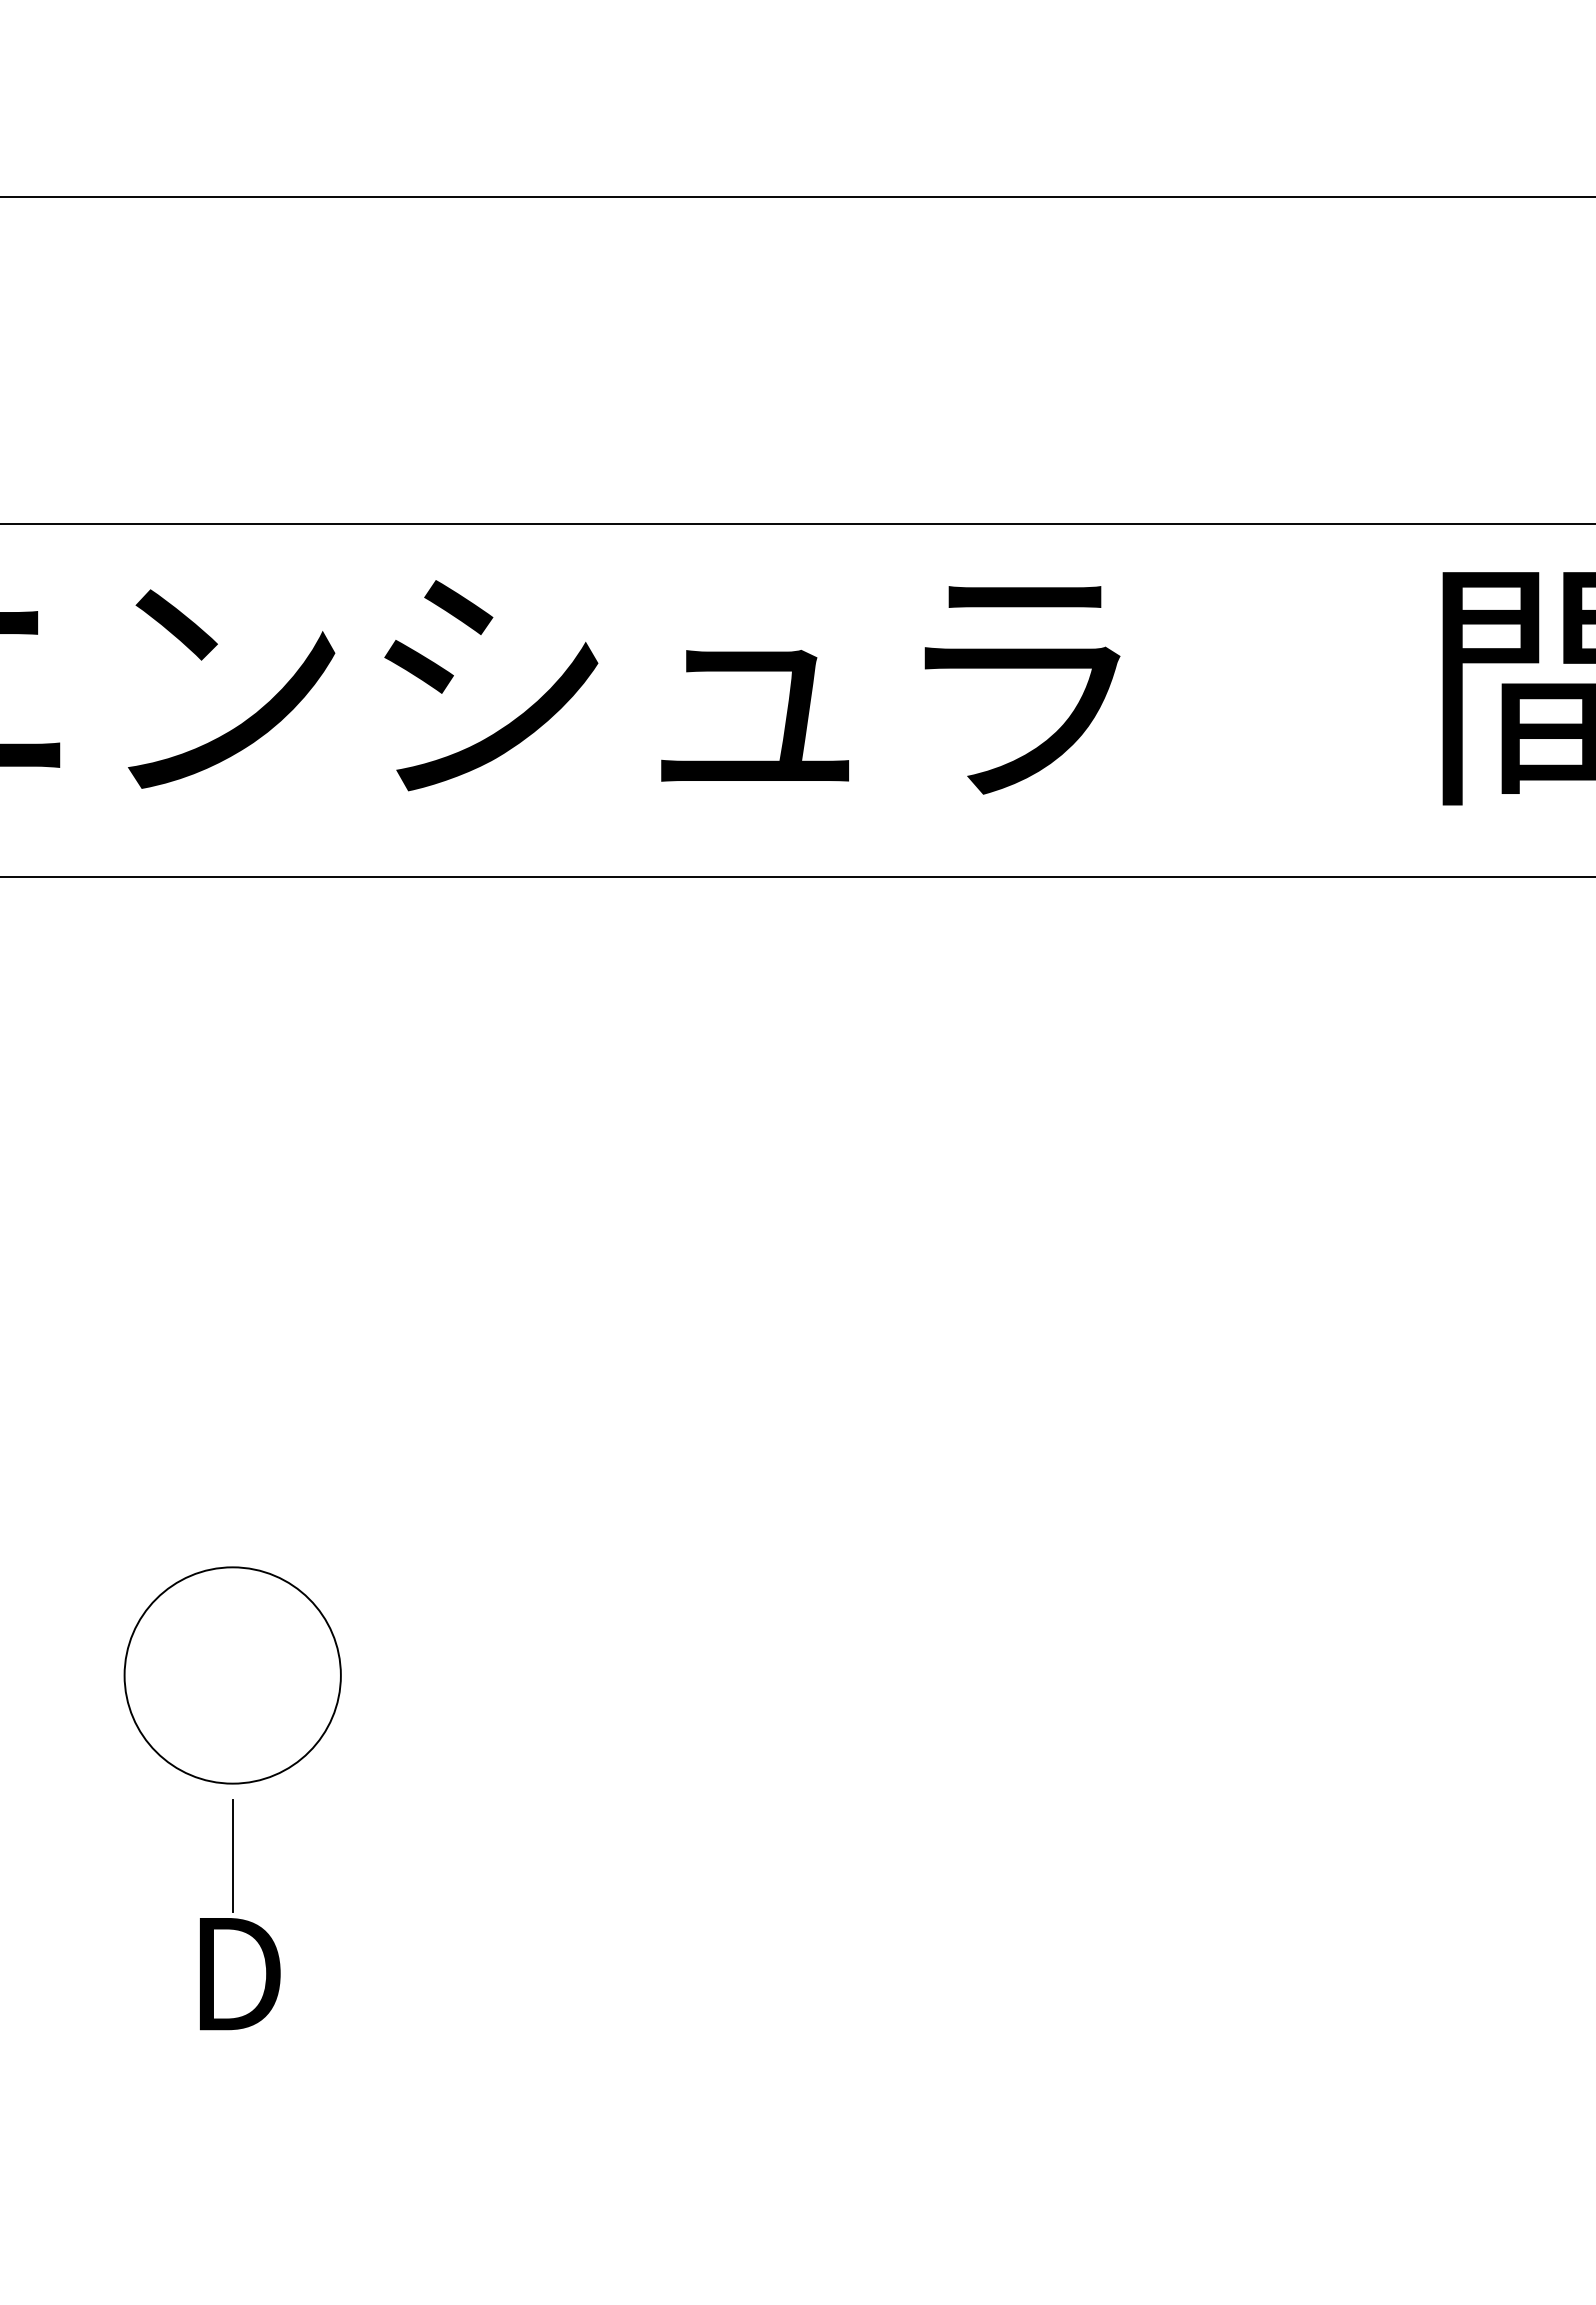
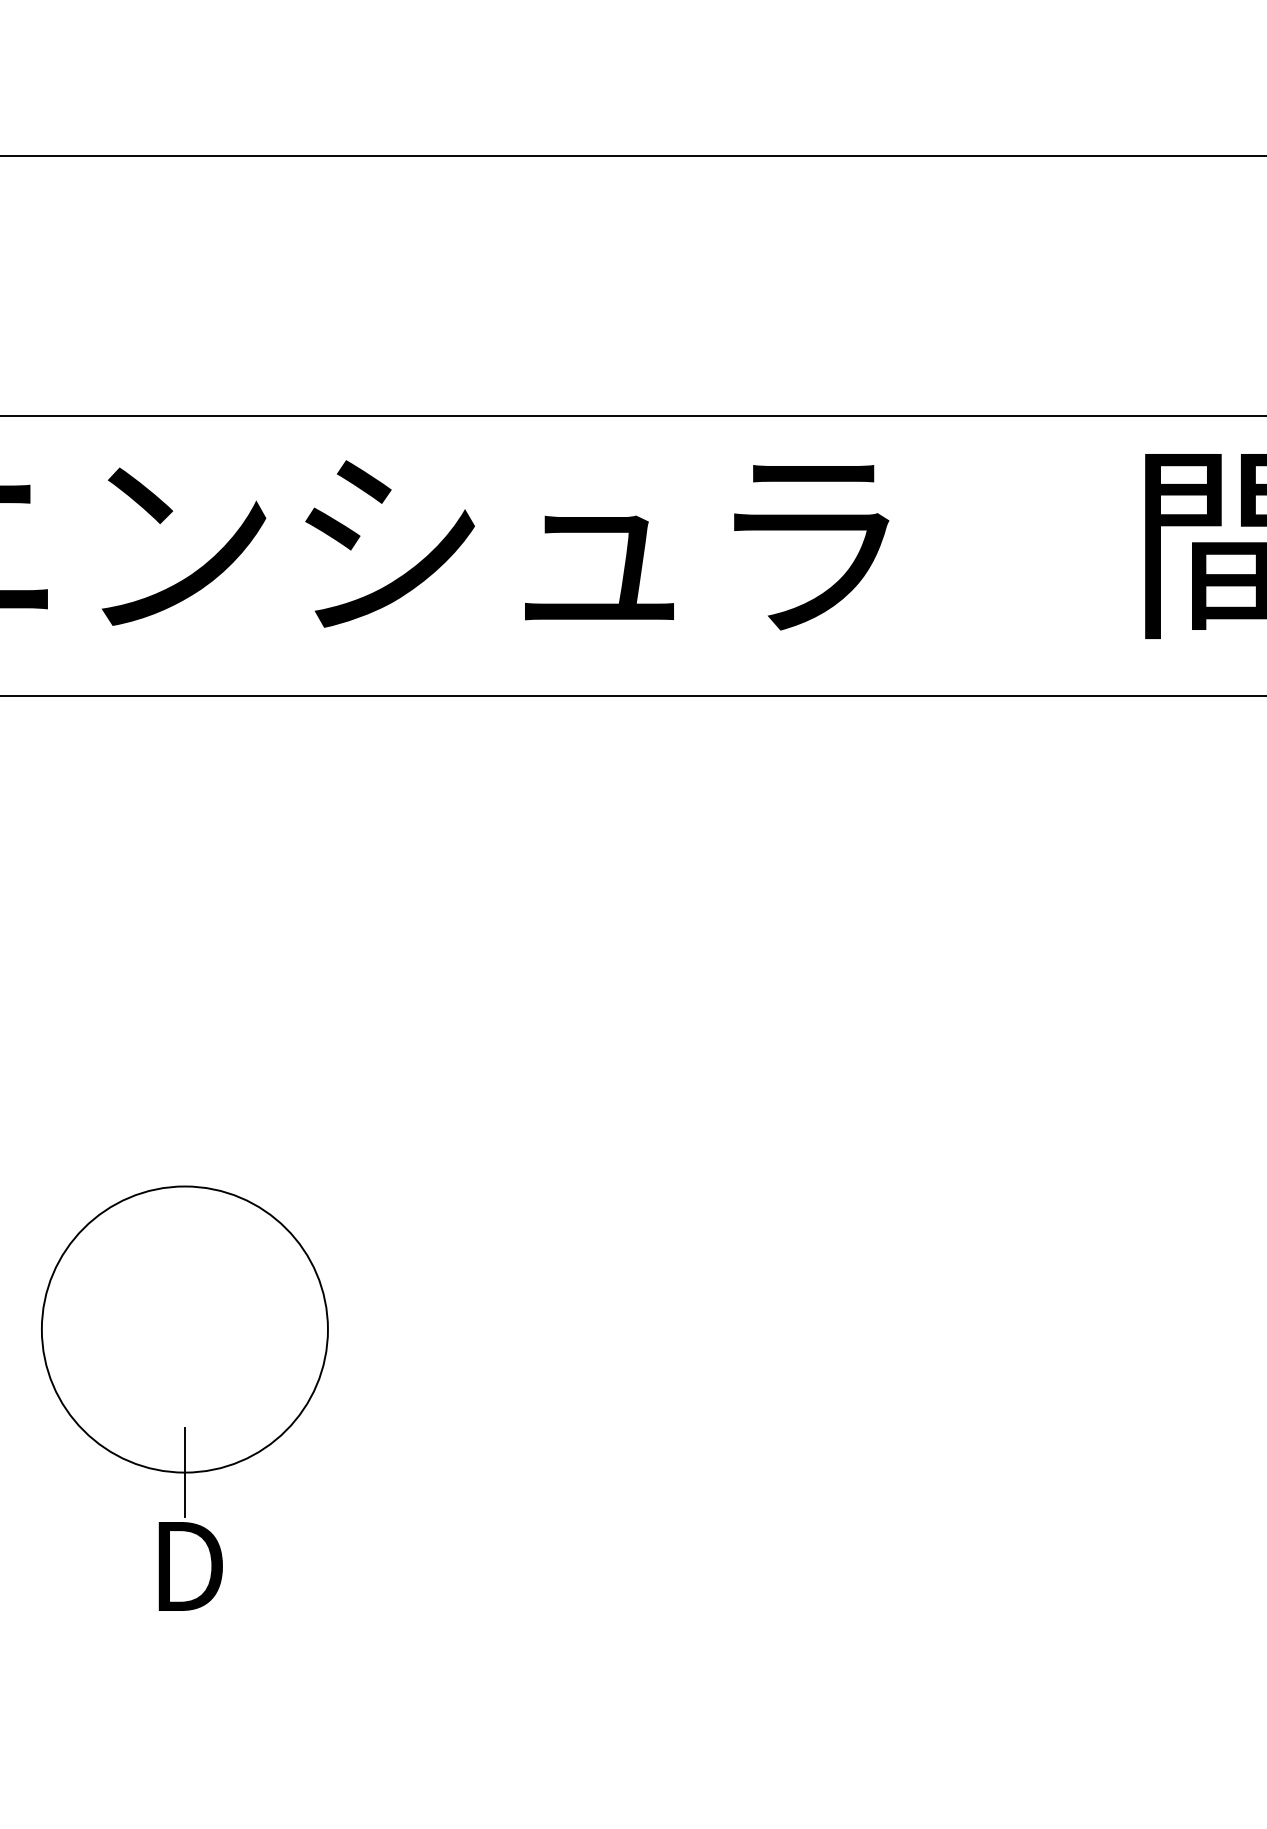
circle: (232, 1675) -> (184, 1329), size x1.67

